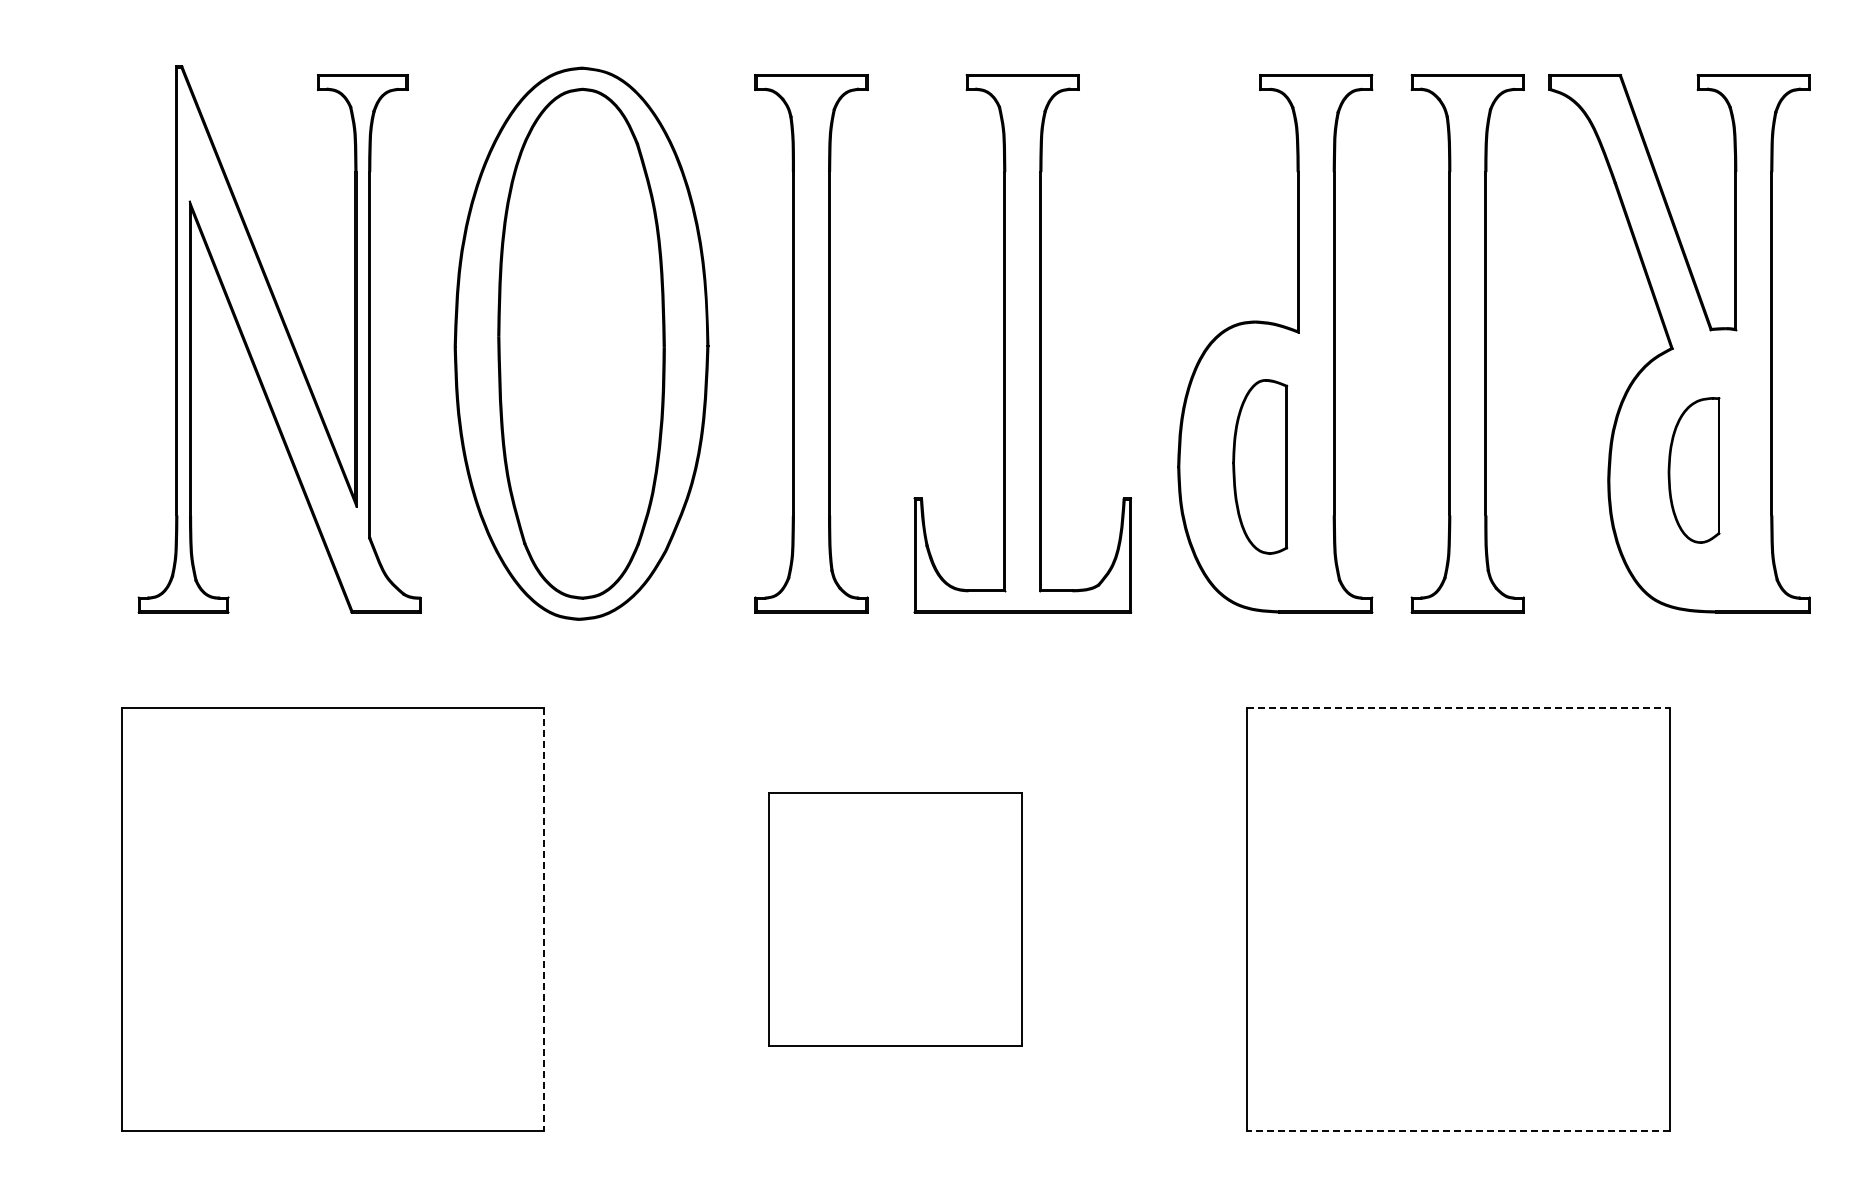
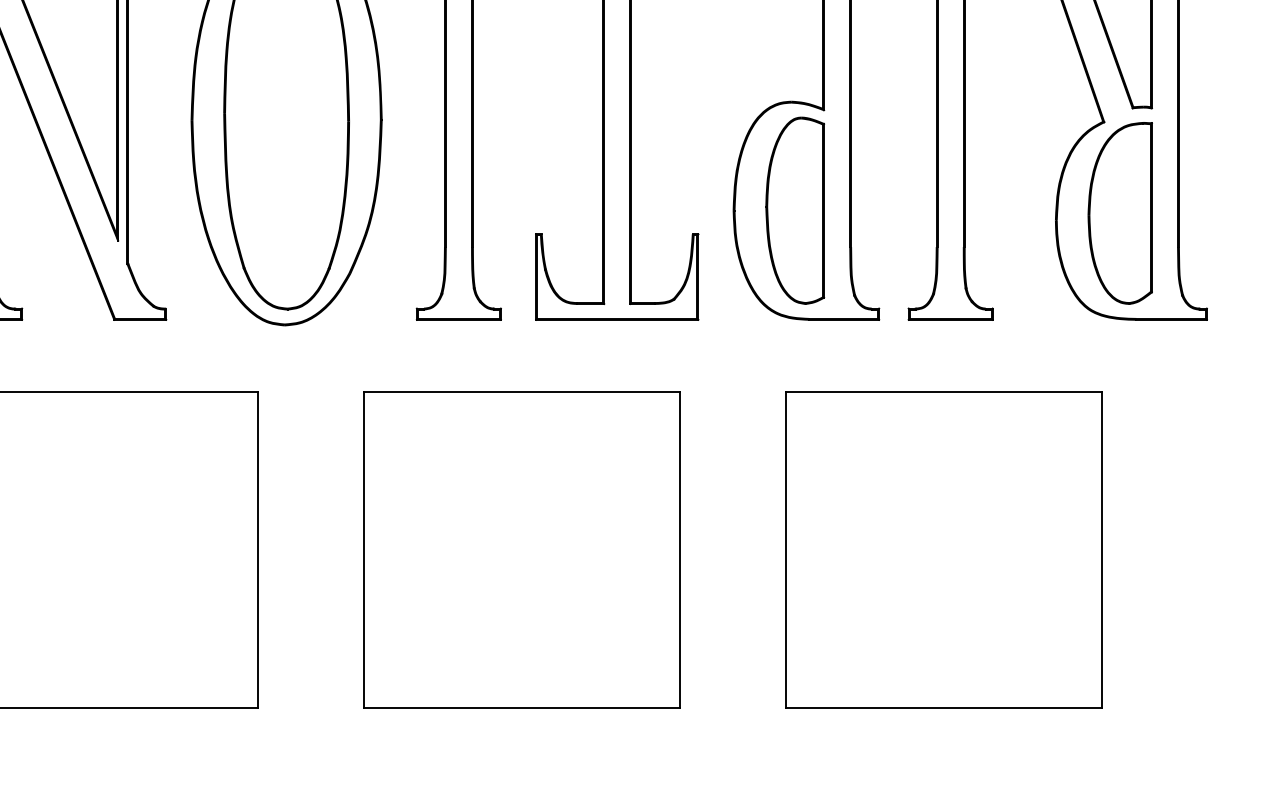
part: (1259, 466) -> (794, 210), size x1.43
part: (1693, 470) -> (1119, 213), size x1.67
line: (1458, 708) -> (943, 391), dashed -> solid
line: (543, 919) -> (258, 549), dashed -> solid
part: (895, 919) -> (521, 549), size x1.67
line: (1457, 1130) -> (942, 707), dashed -> solid

